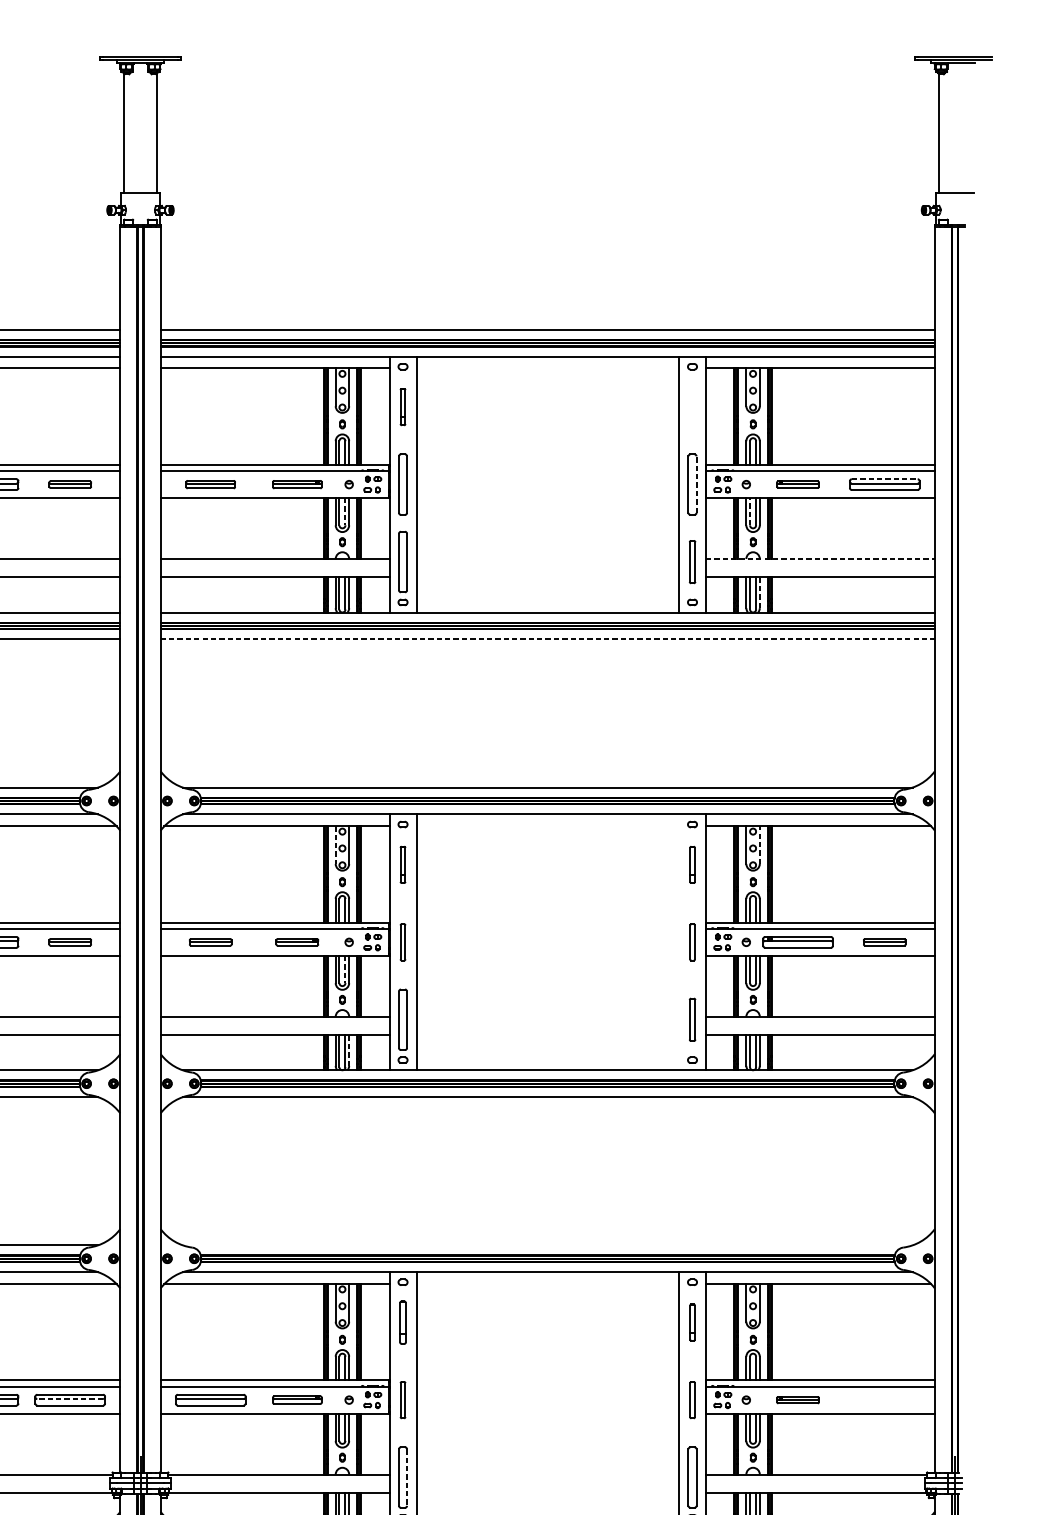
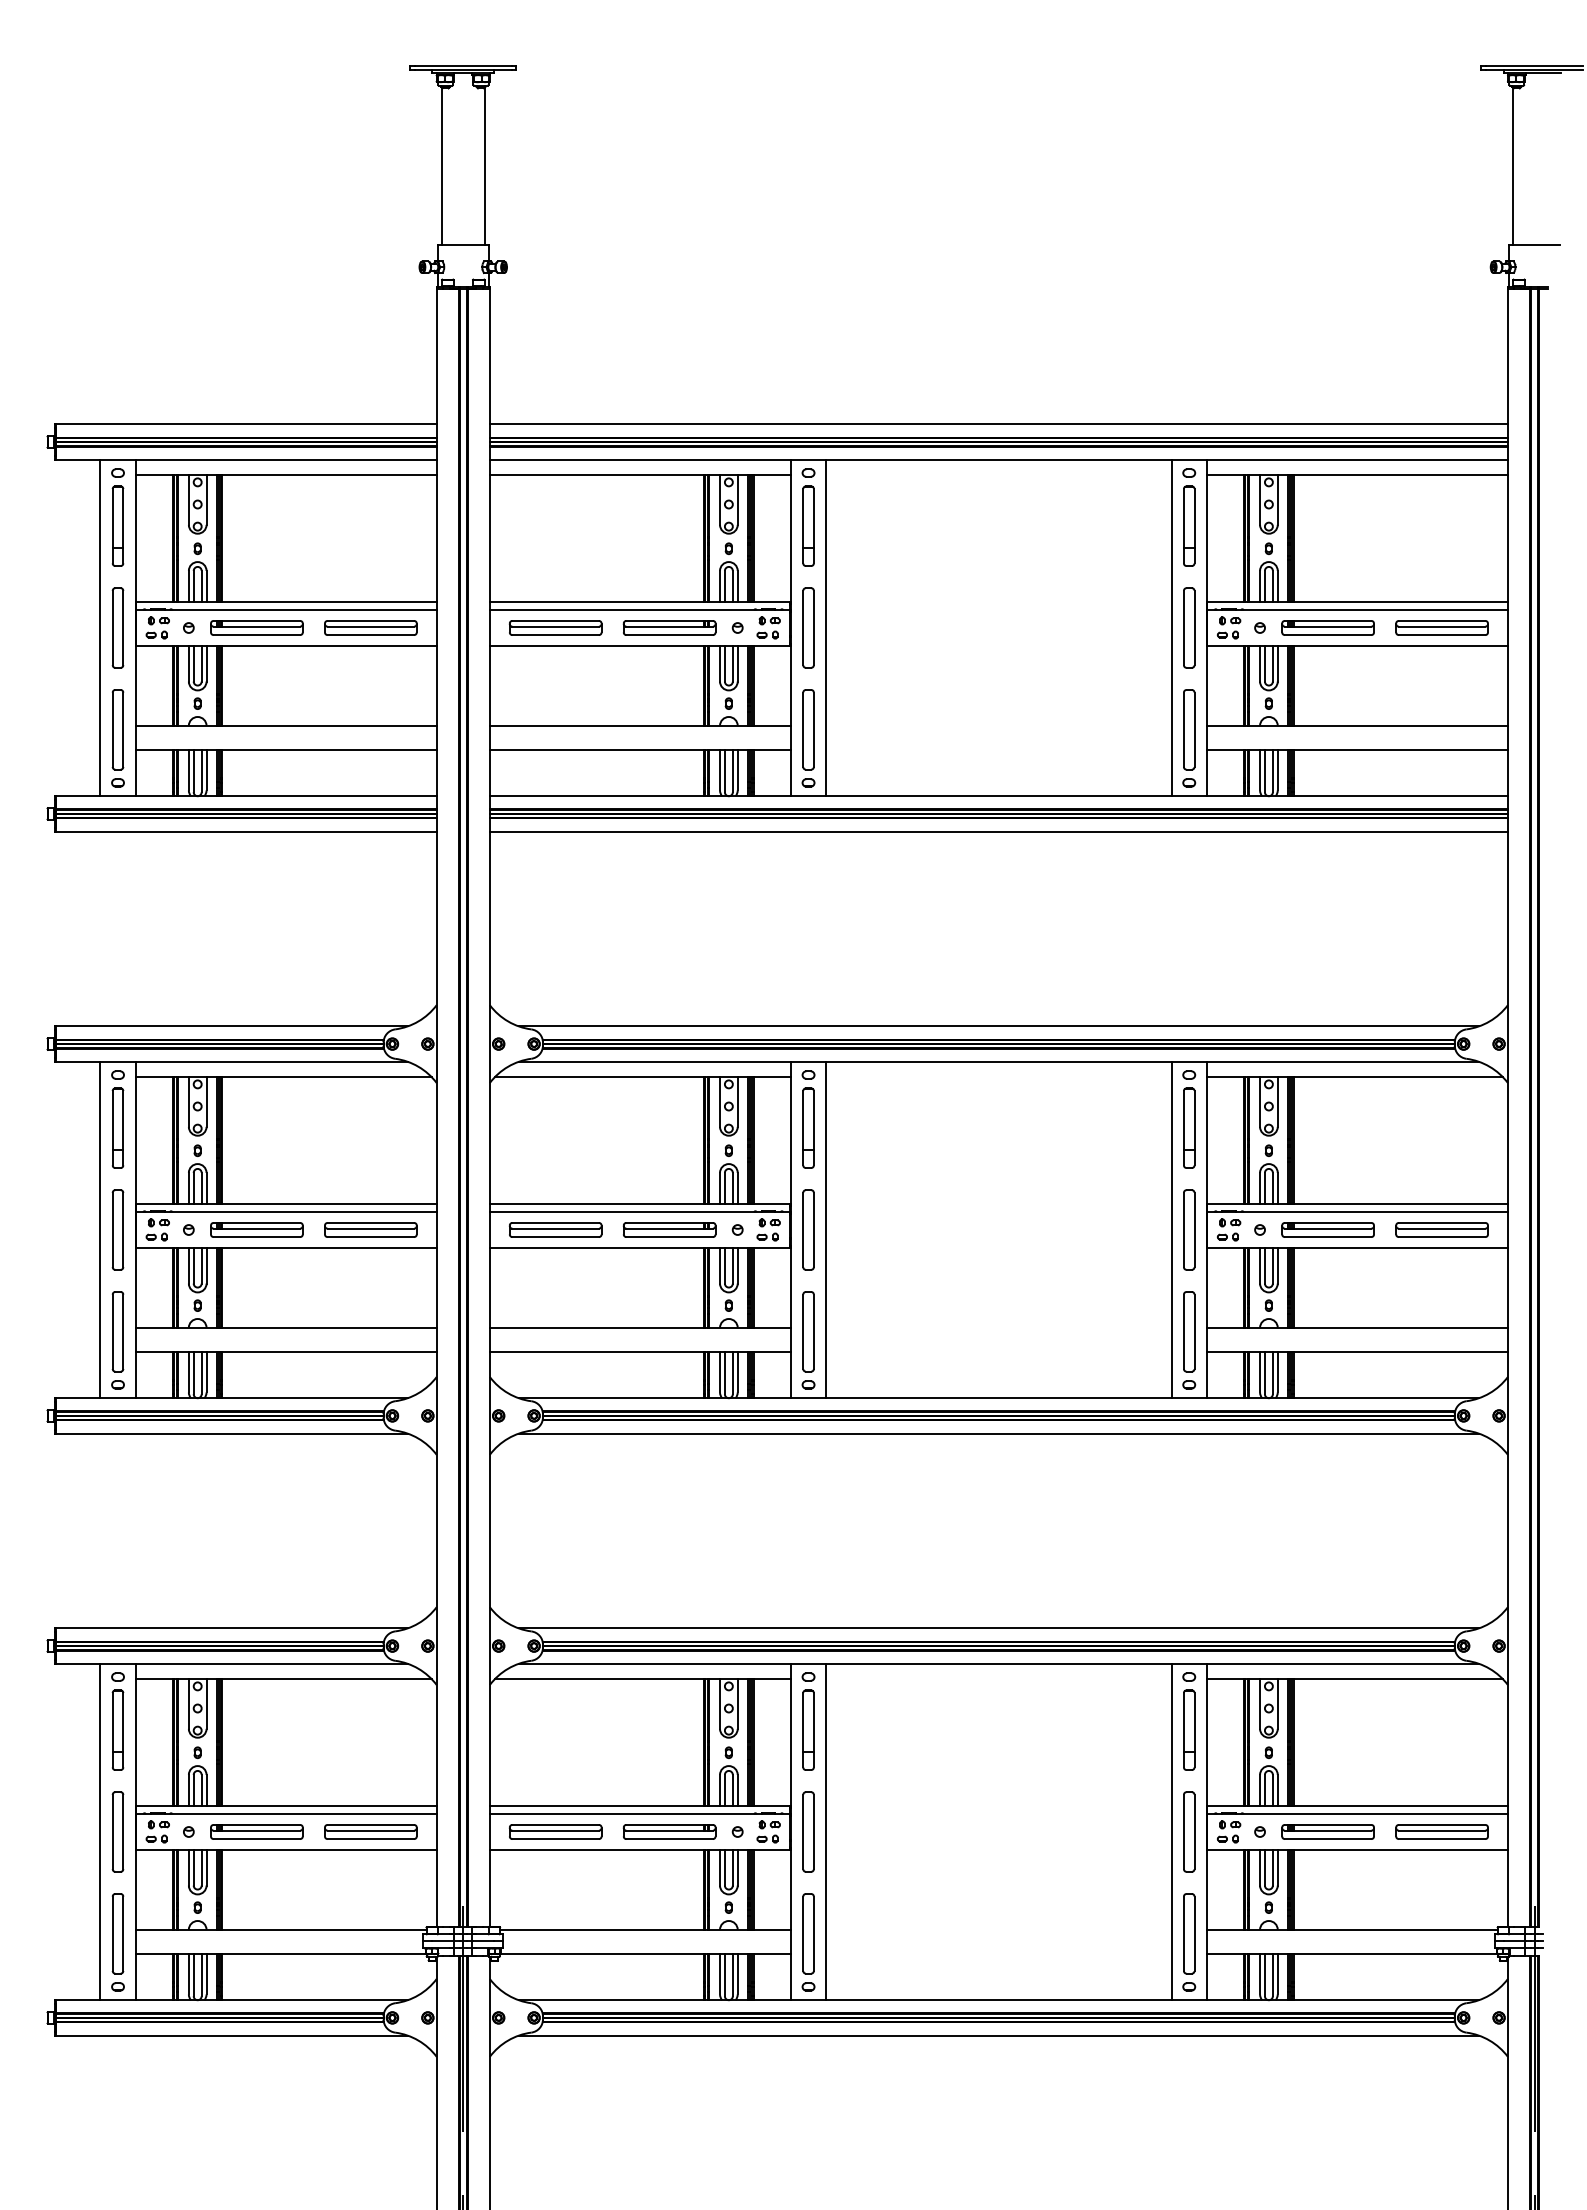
part: (402, 406) -> (808, 525), size x1.67
part: (692, 406) -> (1189, 525), added
line: (885, 478) -> (1442, 620), dashed -> solid
part: (69, 484) -> (370, 627), size x1.67
part: (210, 484) -> (555, 627), size x1.43
part: (297, 484) -> (669, 627), size x1.43
line: (696, 484) -> (1194, 627), dashed -> solid
part: (797, 484) -> (1327, 627), size x1.67
line: (345, 511) -> (732, 663), dashed -> solid
line: (749, 511) -> (1264, 663), dashed -> solid
line: (820, 558) -> (1357, 725), dashed -> solid
part: (692, 561) -> (1189, 729), size x1.43
line: (759, 592) -> (1277, 769), dashed -> solid
line: (548, 639) -> (999, 831), dashed -> solid
line: (336, 845) -> (720, 1102), dashed -> solid
line: (759, 845) -> (1277, 1102), dashed -> solid
part: (402, 864) -> (808, 1127), size x1.67
part: (692, 864) -> (1189, 1127), size x1.67
part: (69, 941) -> (370, 1229), size x1.67
part: (210, 941) -> (555, 1229), size x1.67
part: (297, 941) -> (669, 1229), size x1.67
part: (402, 941) -> (808, 1229), size x1.67
line: (679, 941) -> (1171, 1229), added
part: (692, 941) -> (1189, 1229), size x1.67
part: (884, 941) -> (1441, 1229), size x1.67
line: (345, 969) -> (732, 1265), dashed -> solid
part: (692, 1019) -> (1189, 1331), size x1.43
line: (349, 1049) -> (737, 1371), dashed -> solid
line: (547, 1245) -> (998, 1628), added
part: (402, 1322) -> (808, 1729), size x1.43
part: (692, 1322) -> (1189, 1729), size x1.67
line: (69, 1398) -> (370, 1830), dashed -> solid
part: (297, 1399) -> (669, 1831), size x1.43
part: (402, 1399) -> (808, 1831), size x1.67
part: (692, 1399) -> (1189, 1831), size x1.67
part: (797, 1399) -> (1327, 1831), size x1.67
part: (884, 1399) -> (1441, 1831), added
line: (406, 1478) -> (813, 1934), dashed -> solid

